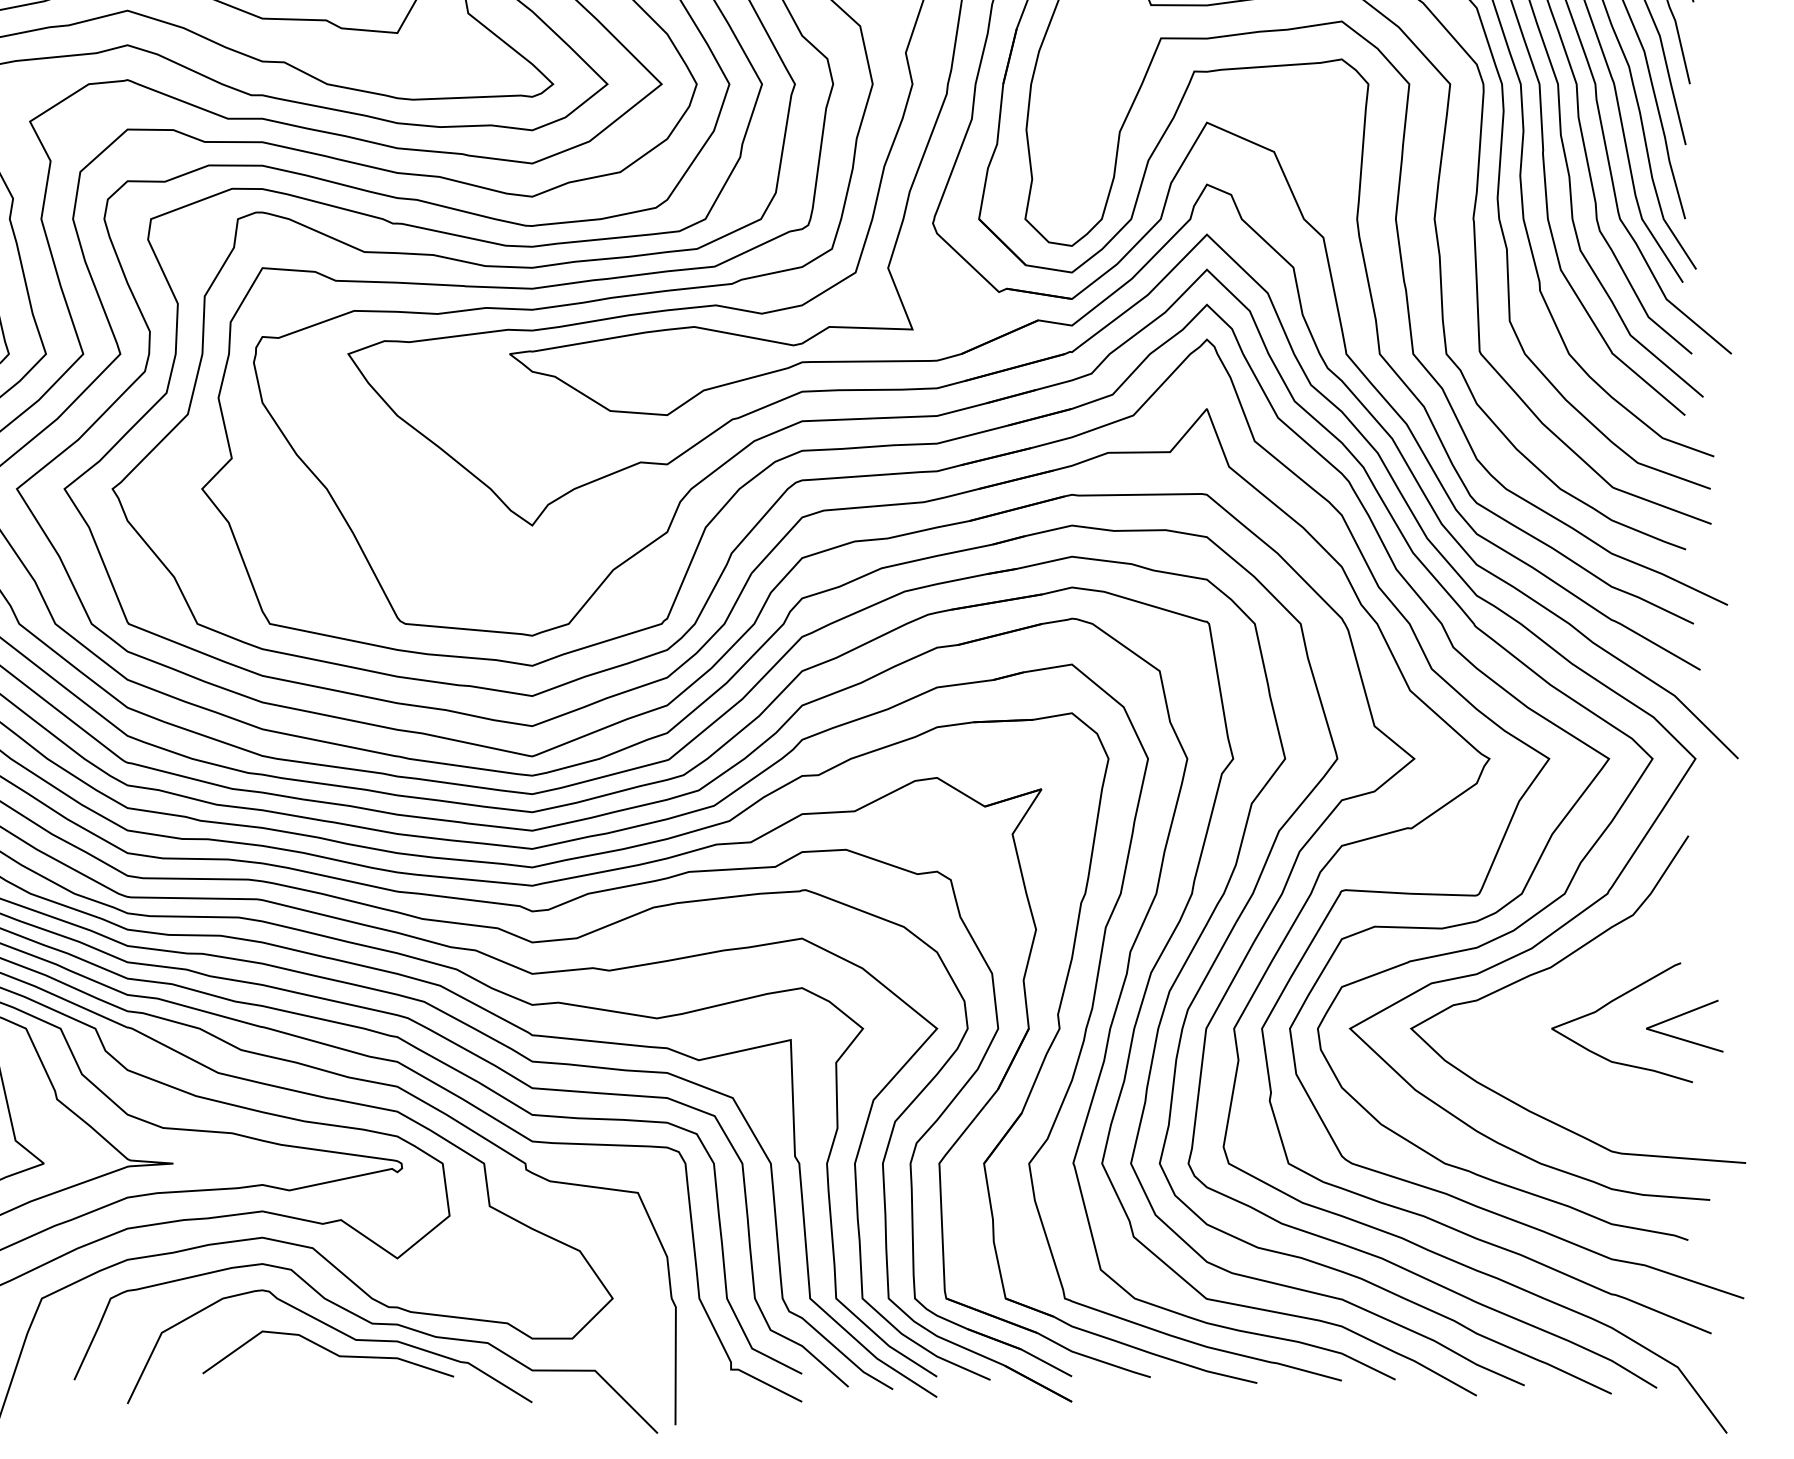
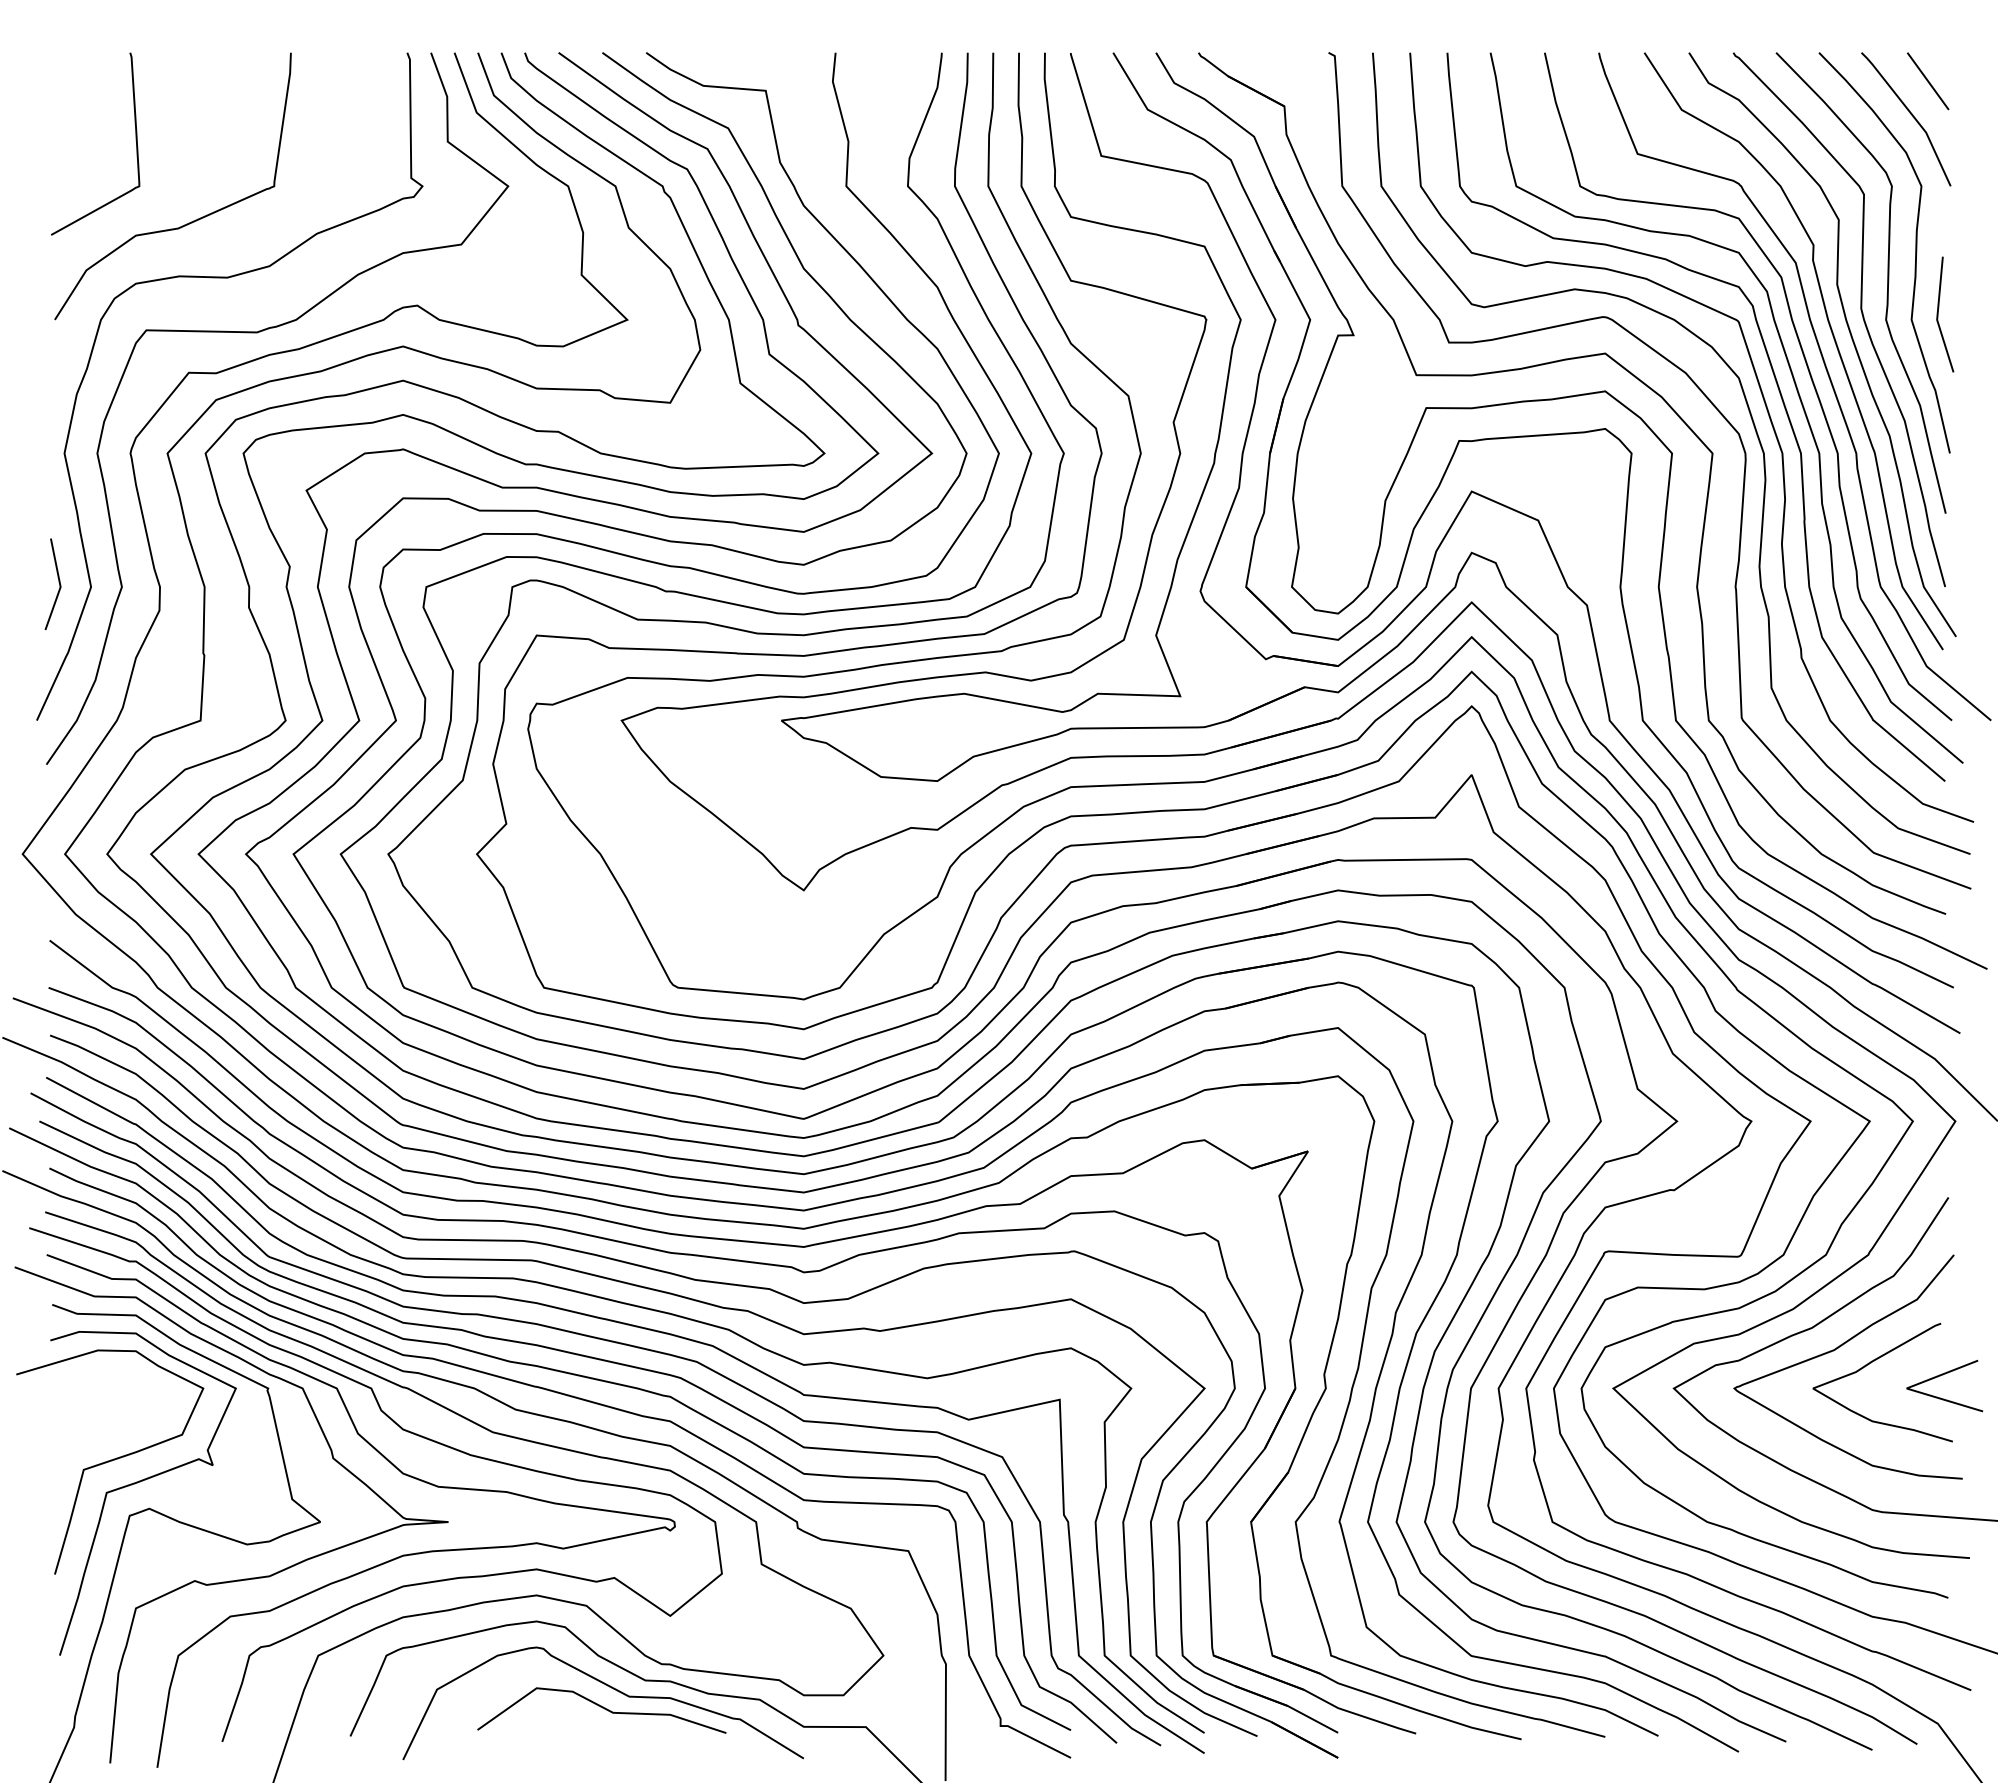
curve: (1576, 989) -> (1837, 1349), added

